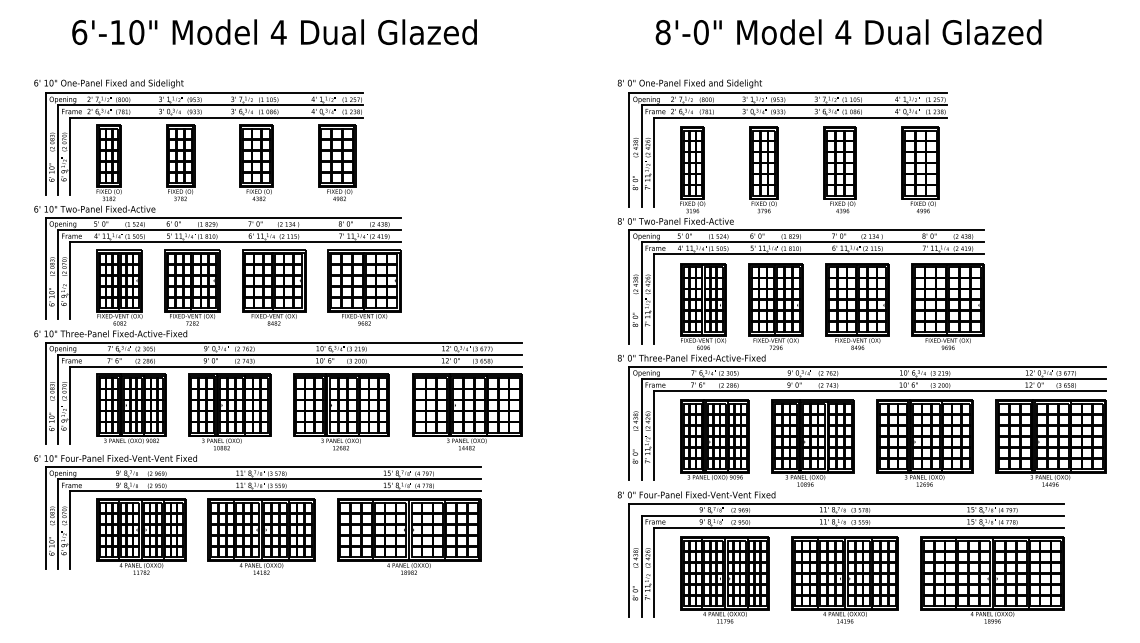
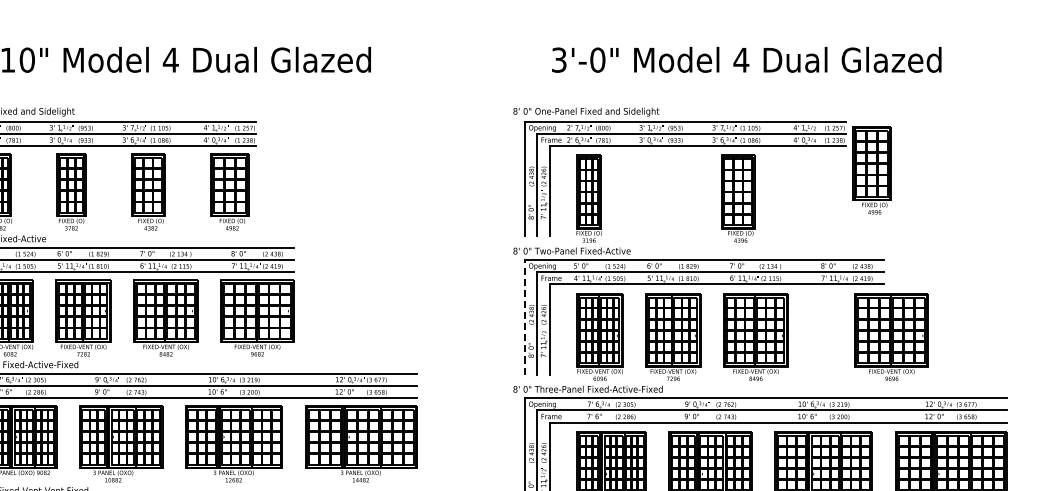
text: (662, 32) -> (558, 60), 8'-0" -> 3'-0"
part: (763, 169) -> (660, 198), removed
part: (920, 169) -> (871, 170), moved
line: (629, 286) -> (525, 316), solid -> dashed
part: (947, 306) -> (891, 337), moved

